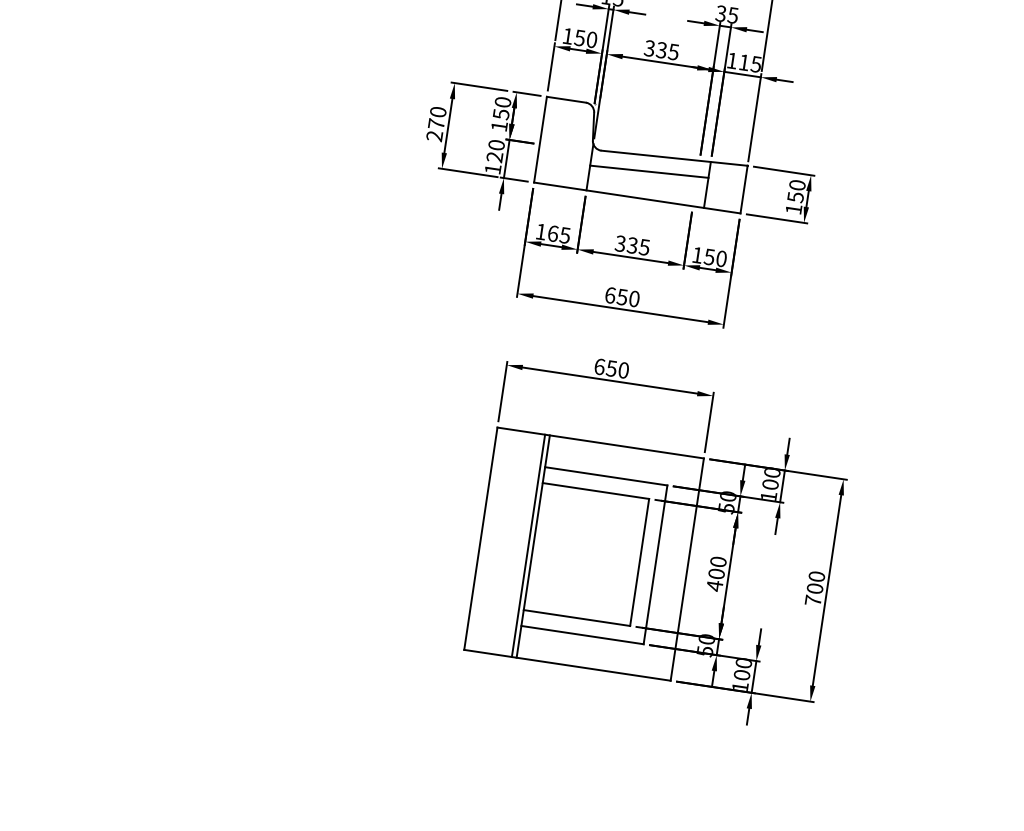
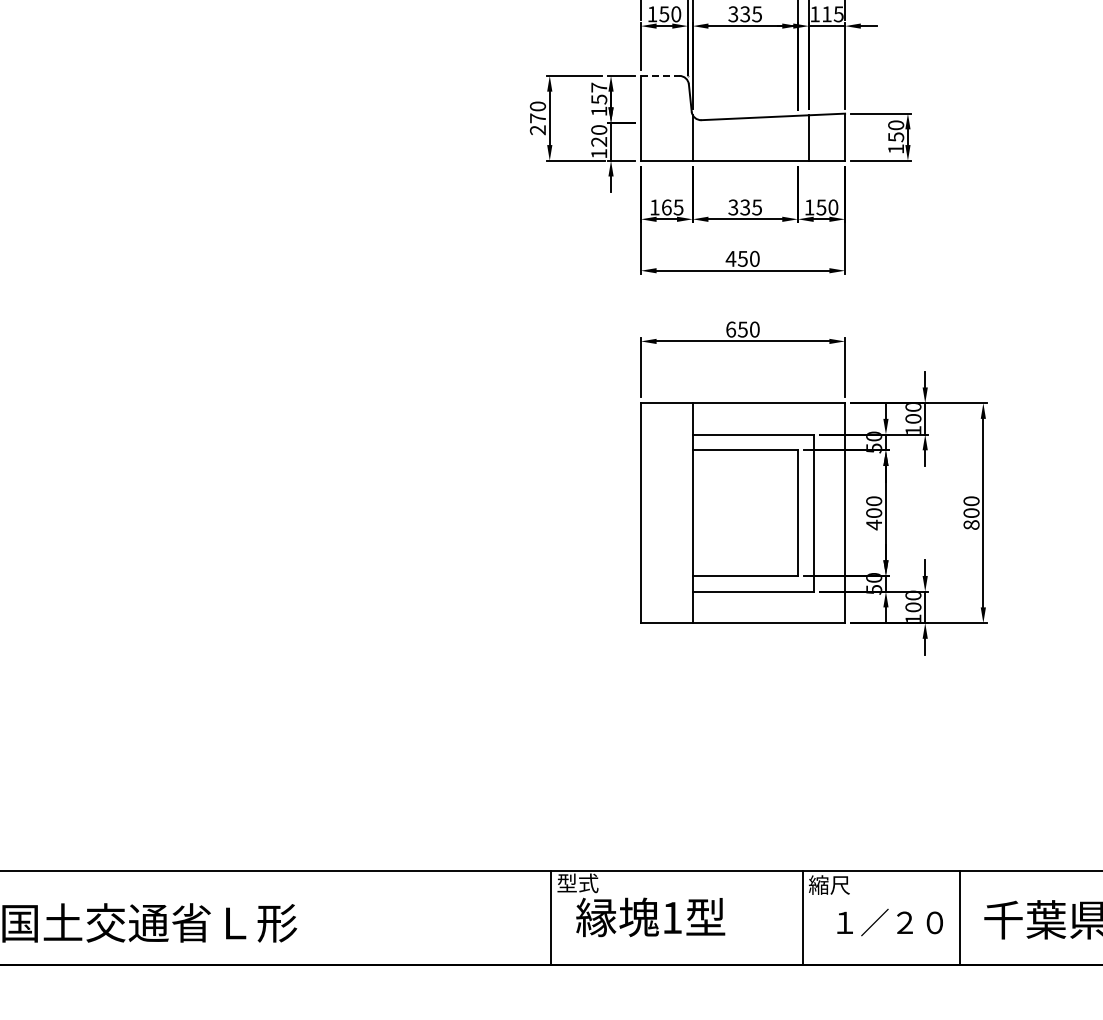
line: (566, 99) -> (660, 75), solid -> dashed
text: (503, 102) -> (599, 87), 150 -> 157
line: (649, 171) -> (750, 133), removed
text: (609, 294) -> (730, 258), 650 -> 450
line: (528, 546) -> (688, 513), removed
text: (813, 600) -> (971, 524), 700 -> 800

